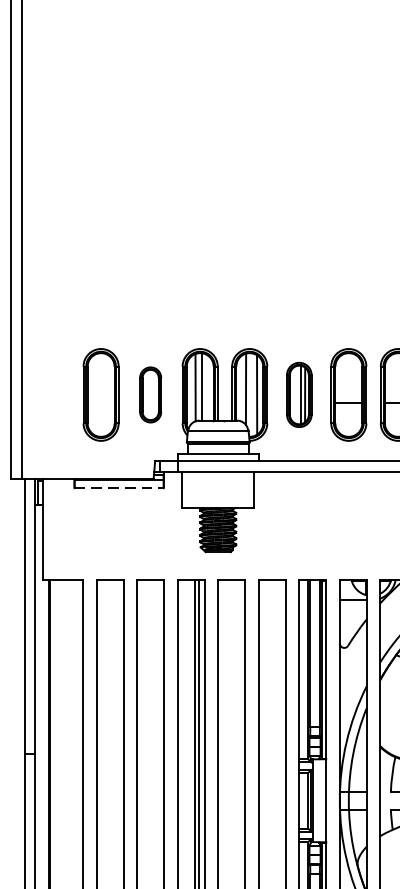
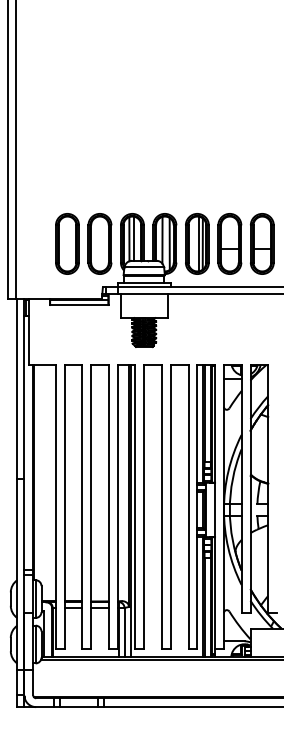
part: (149, 394) -> (99, 243), size x1.67
part: (299, 394) -> (197, 243), size x1.43
line: (119, 488) -> (79, 305), dashed -> solid

